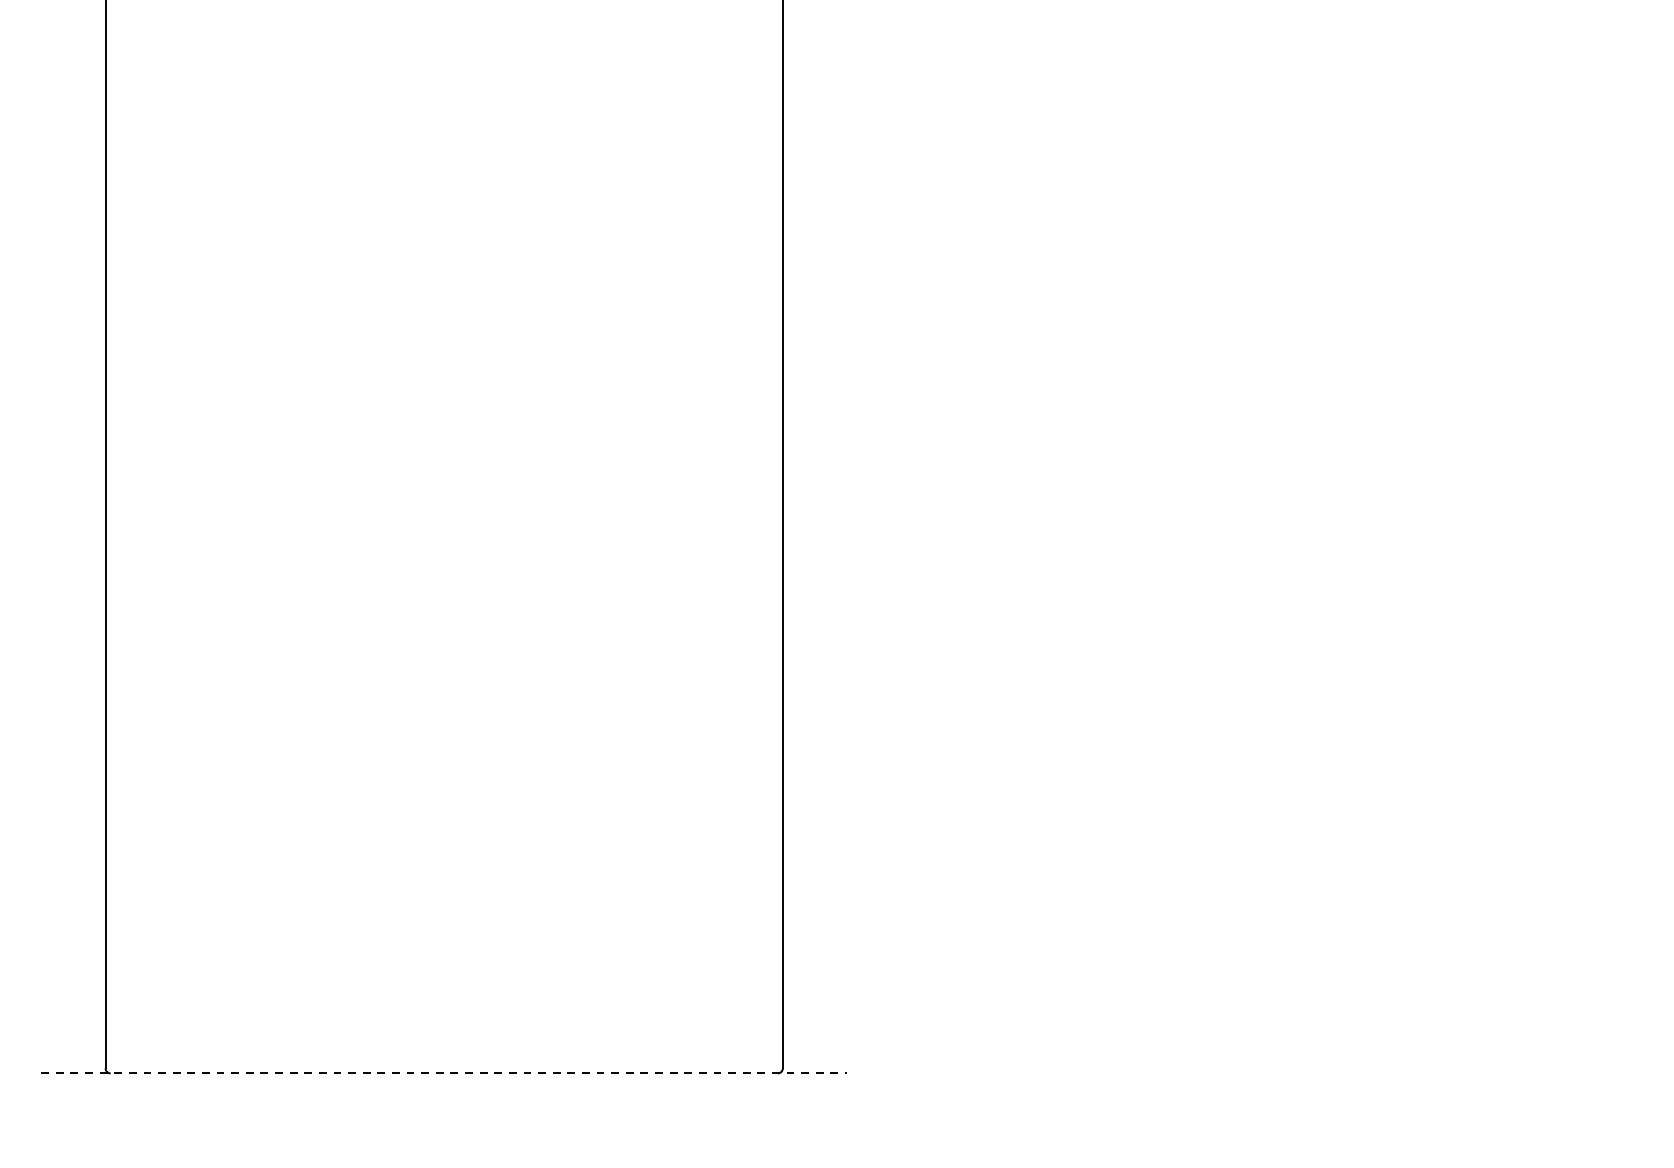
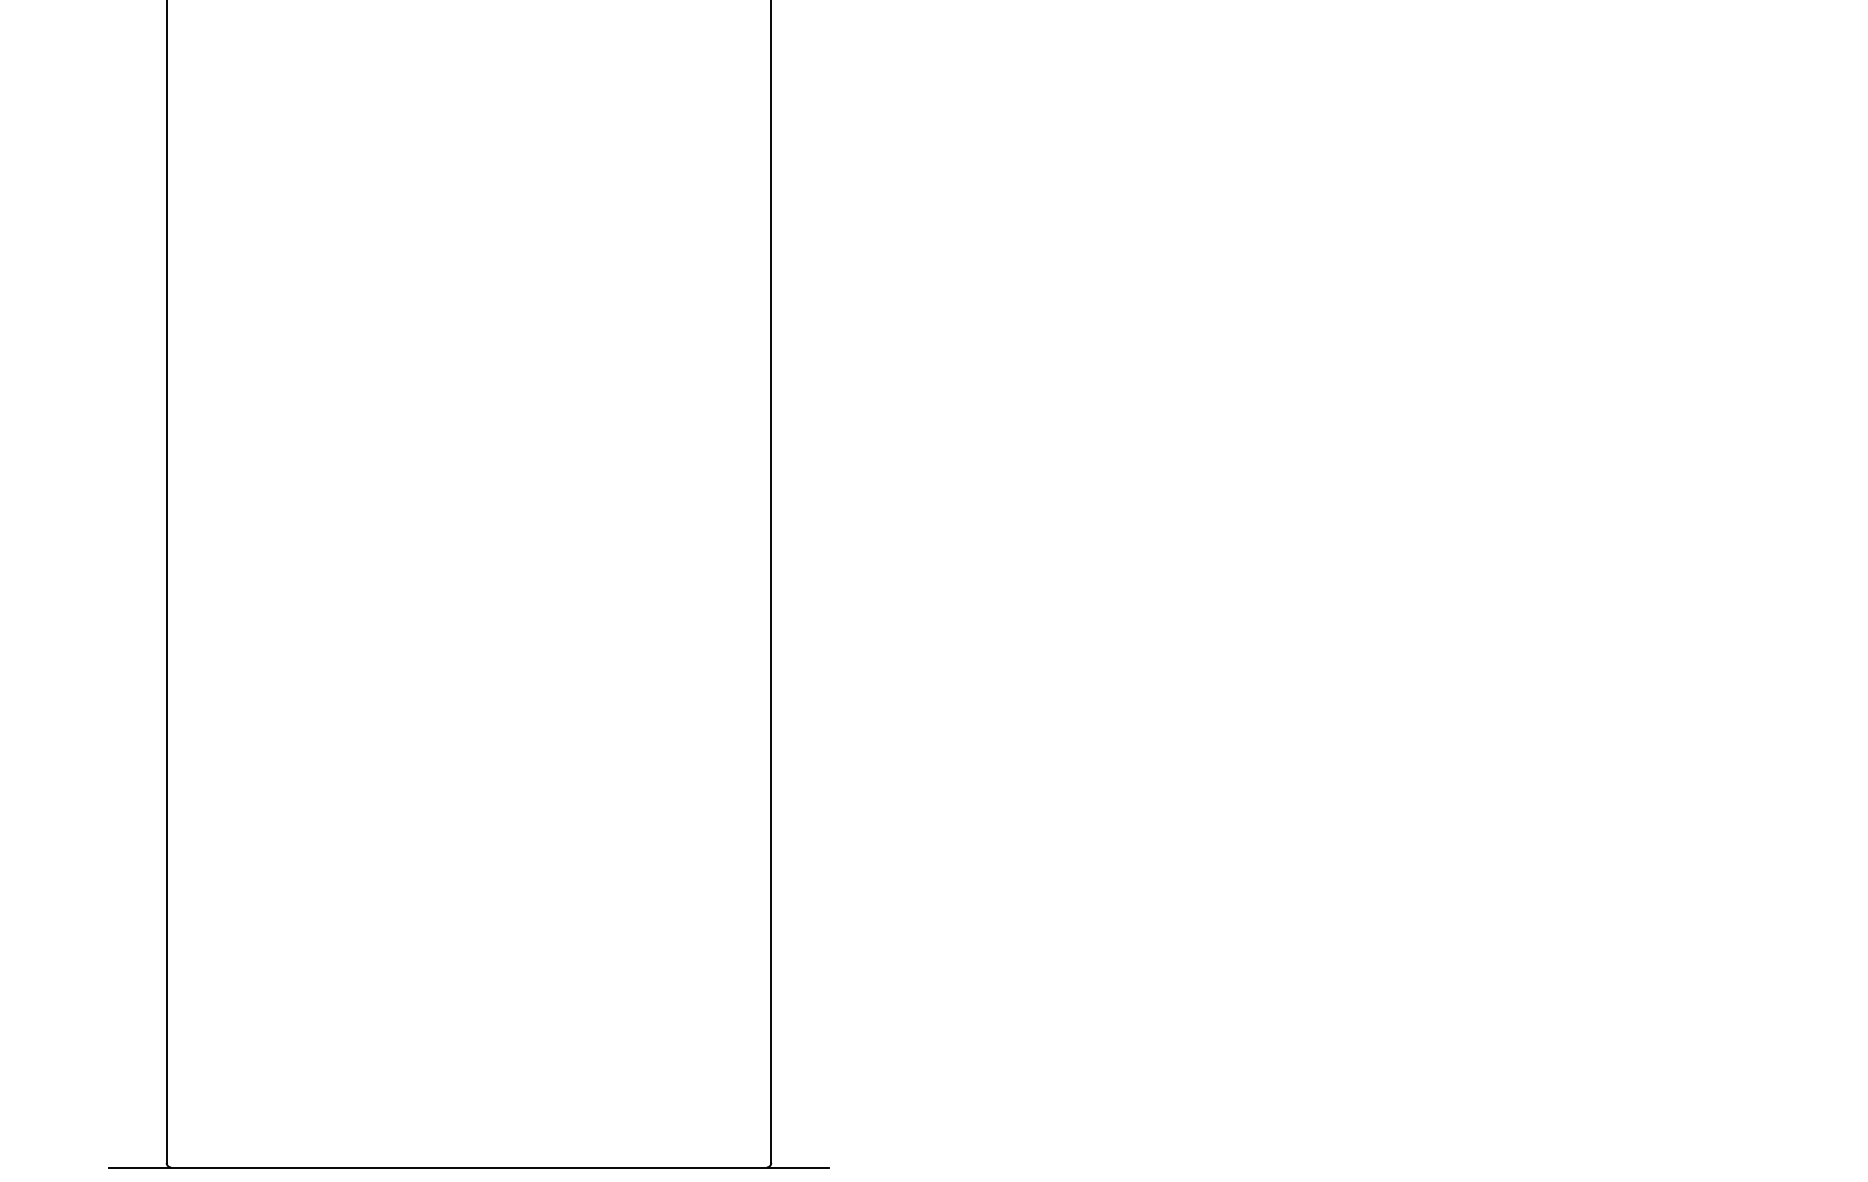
line: (443, 1073) -> (468, 1167), dashed -> solid

